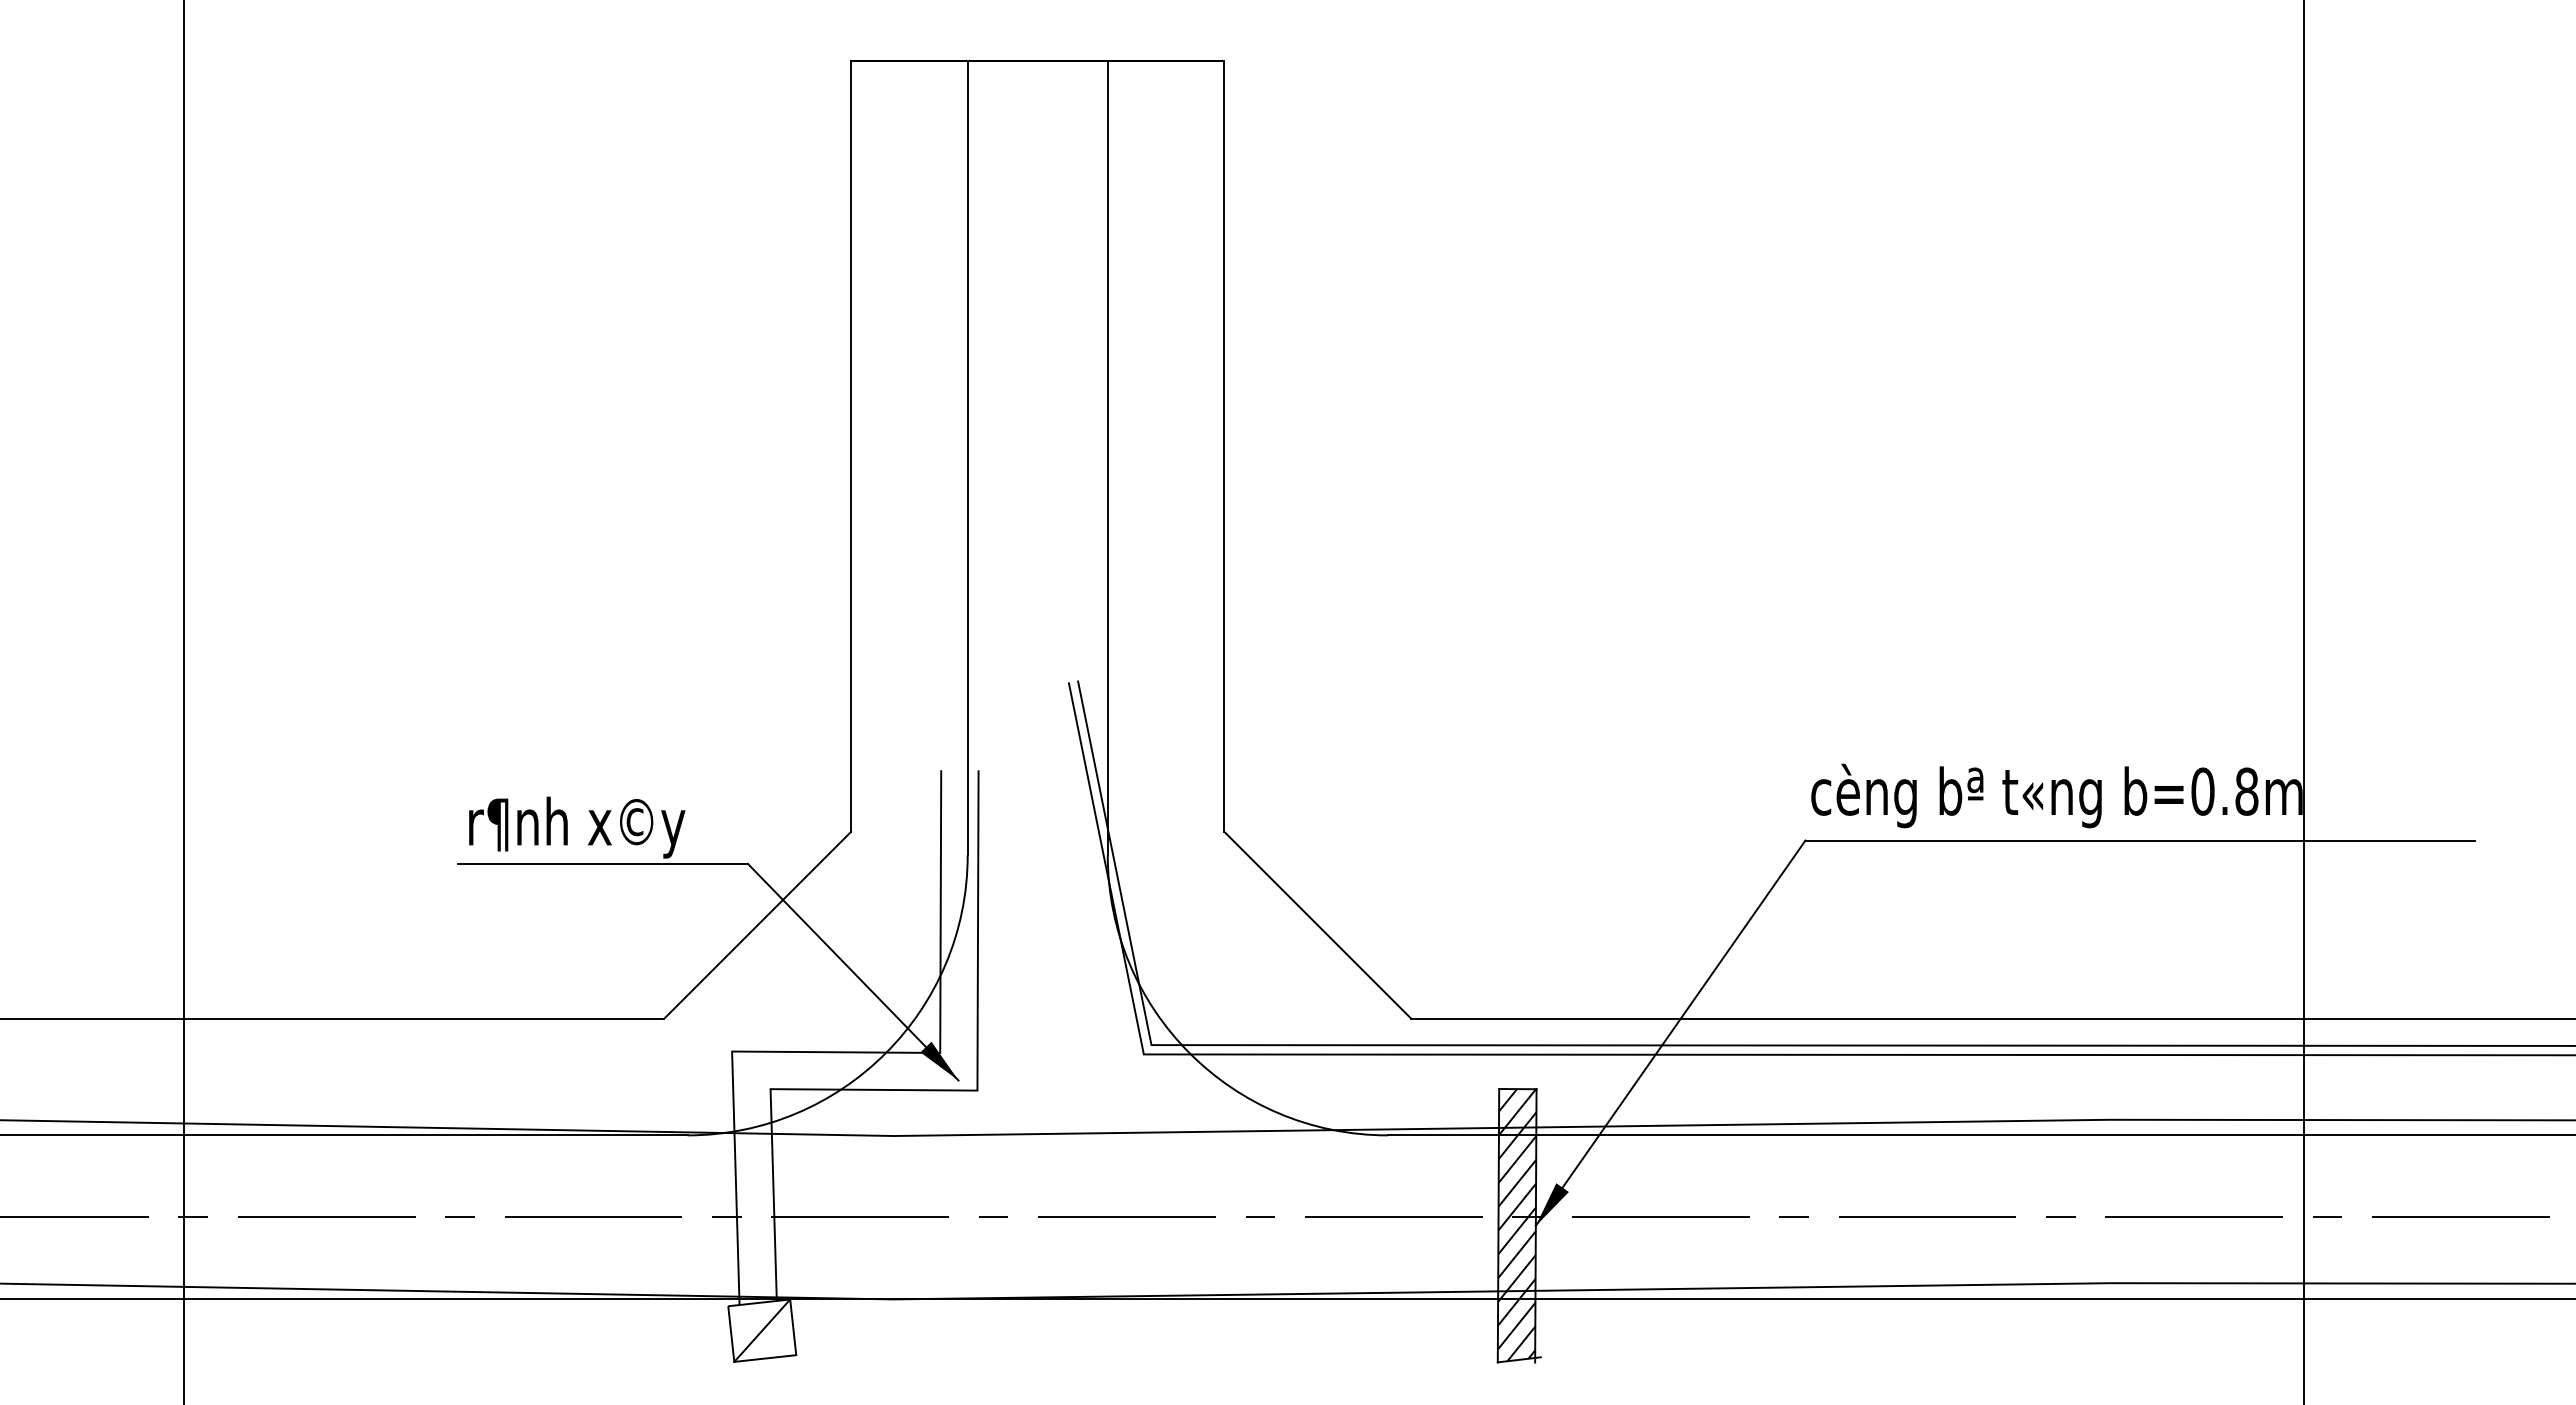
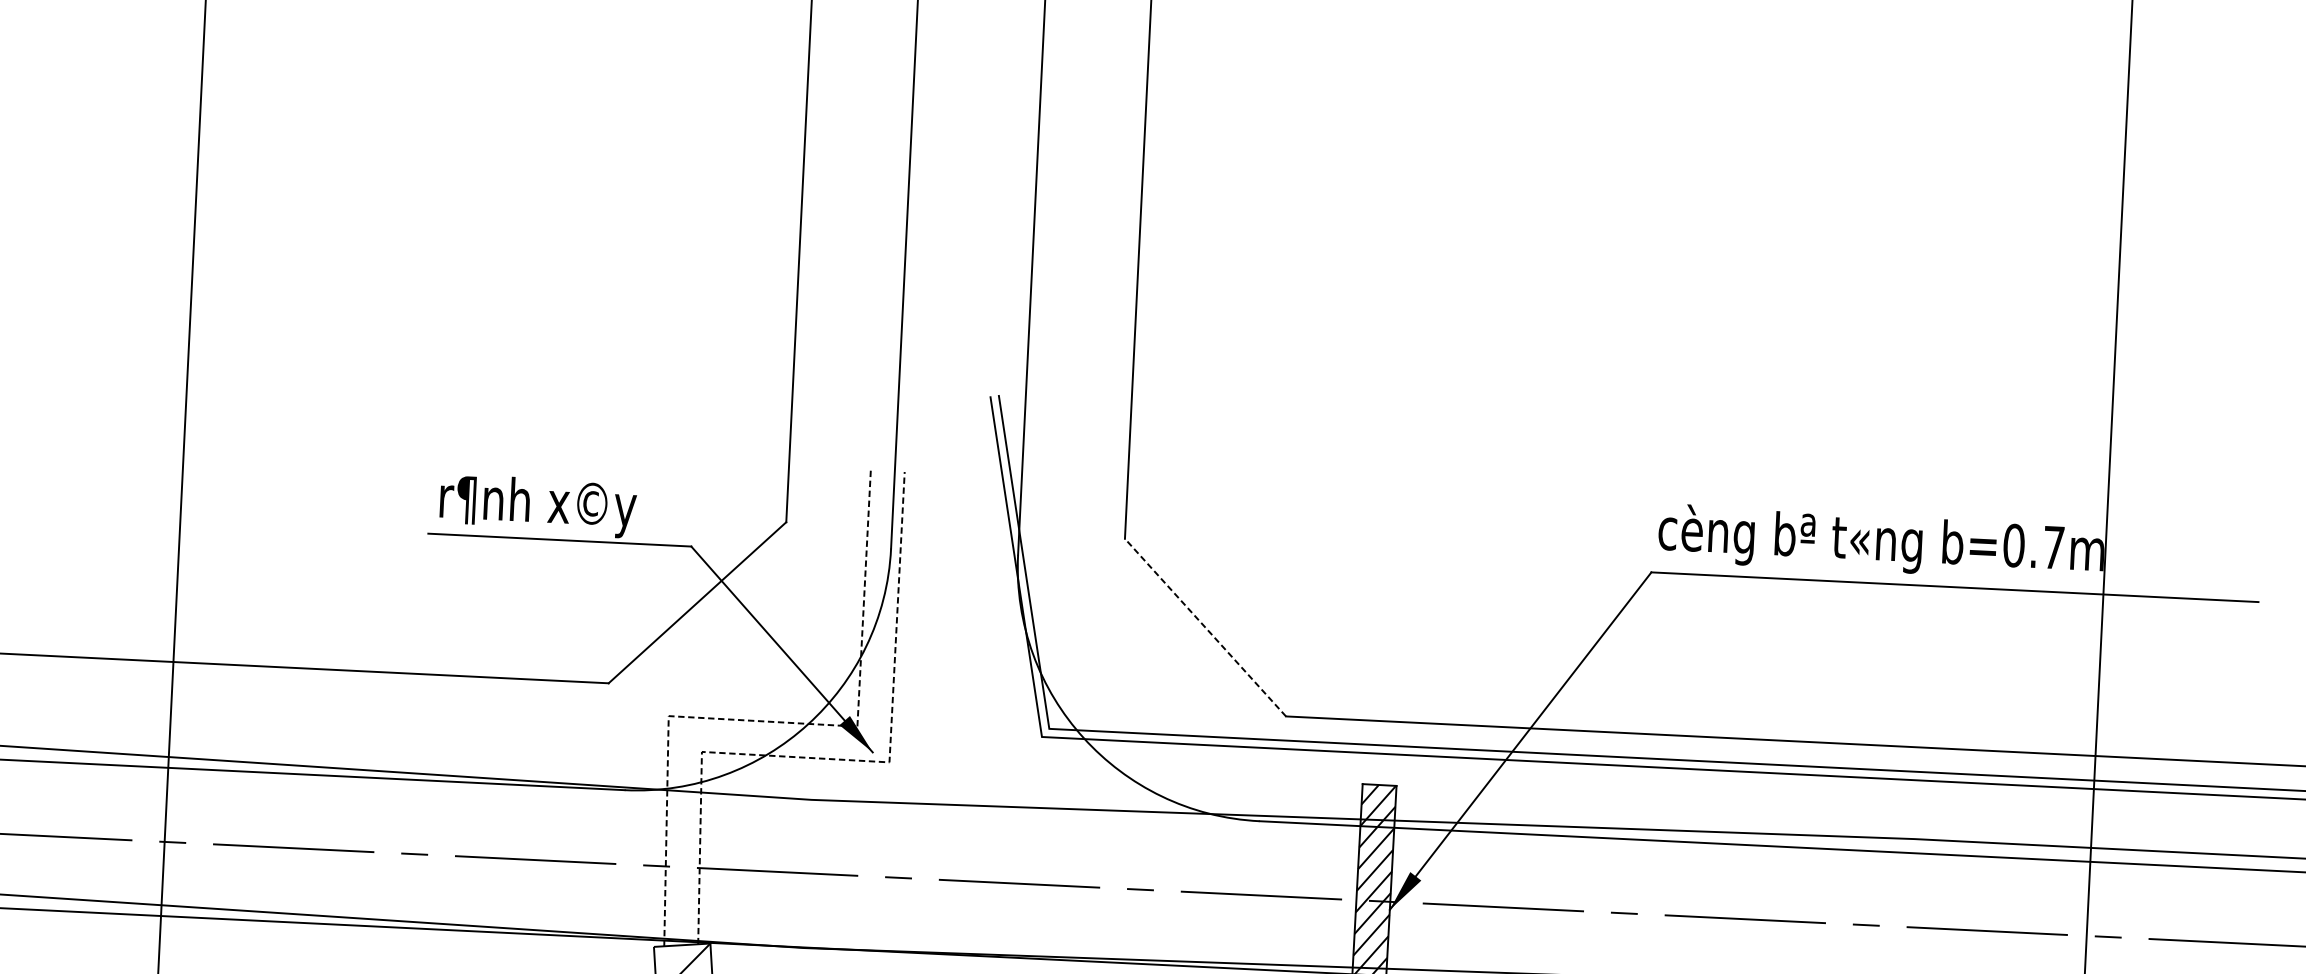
text: (2246, 791) -> (2053, 547), b=0.8m -> b=0.7m
line: (1317, 924) -> (1205, 626), solid -> dashed
line: (850, 1052) -> (776, 722), solid -> dashed
line: (928, 1090) -> (845, 760), solid -> dashed

